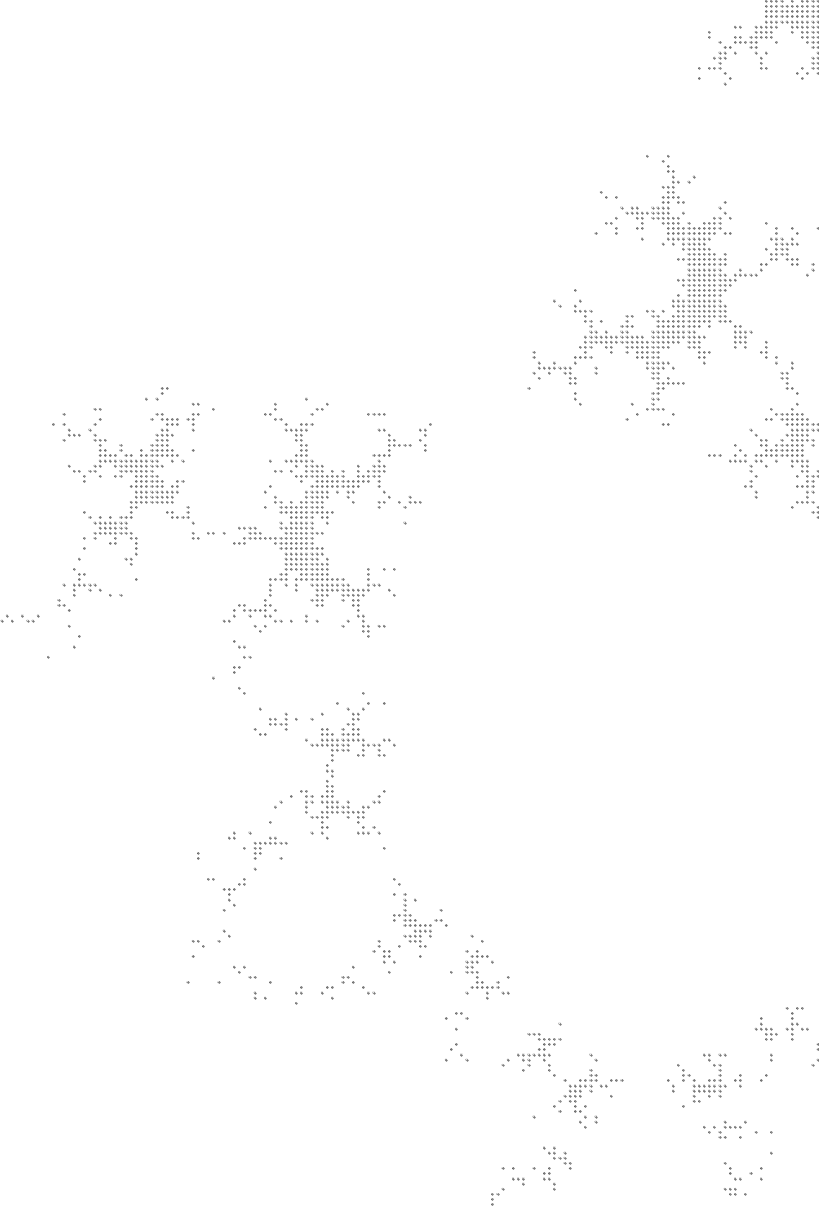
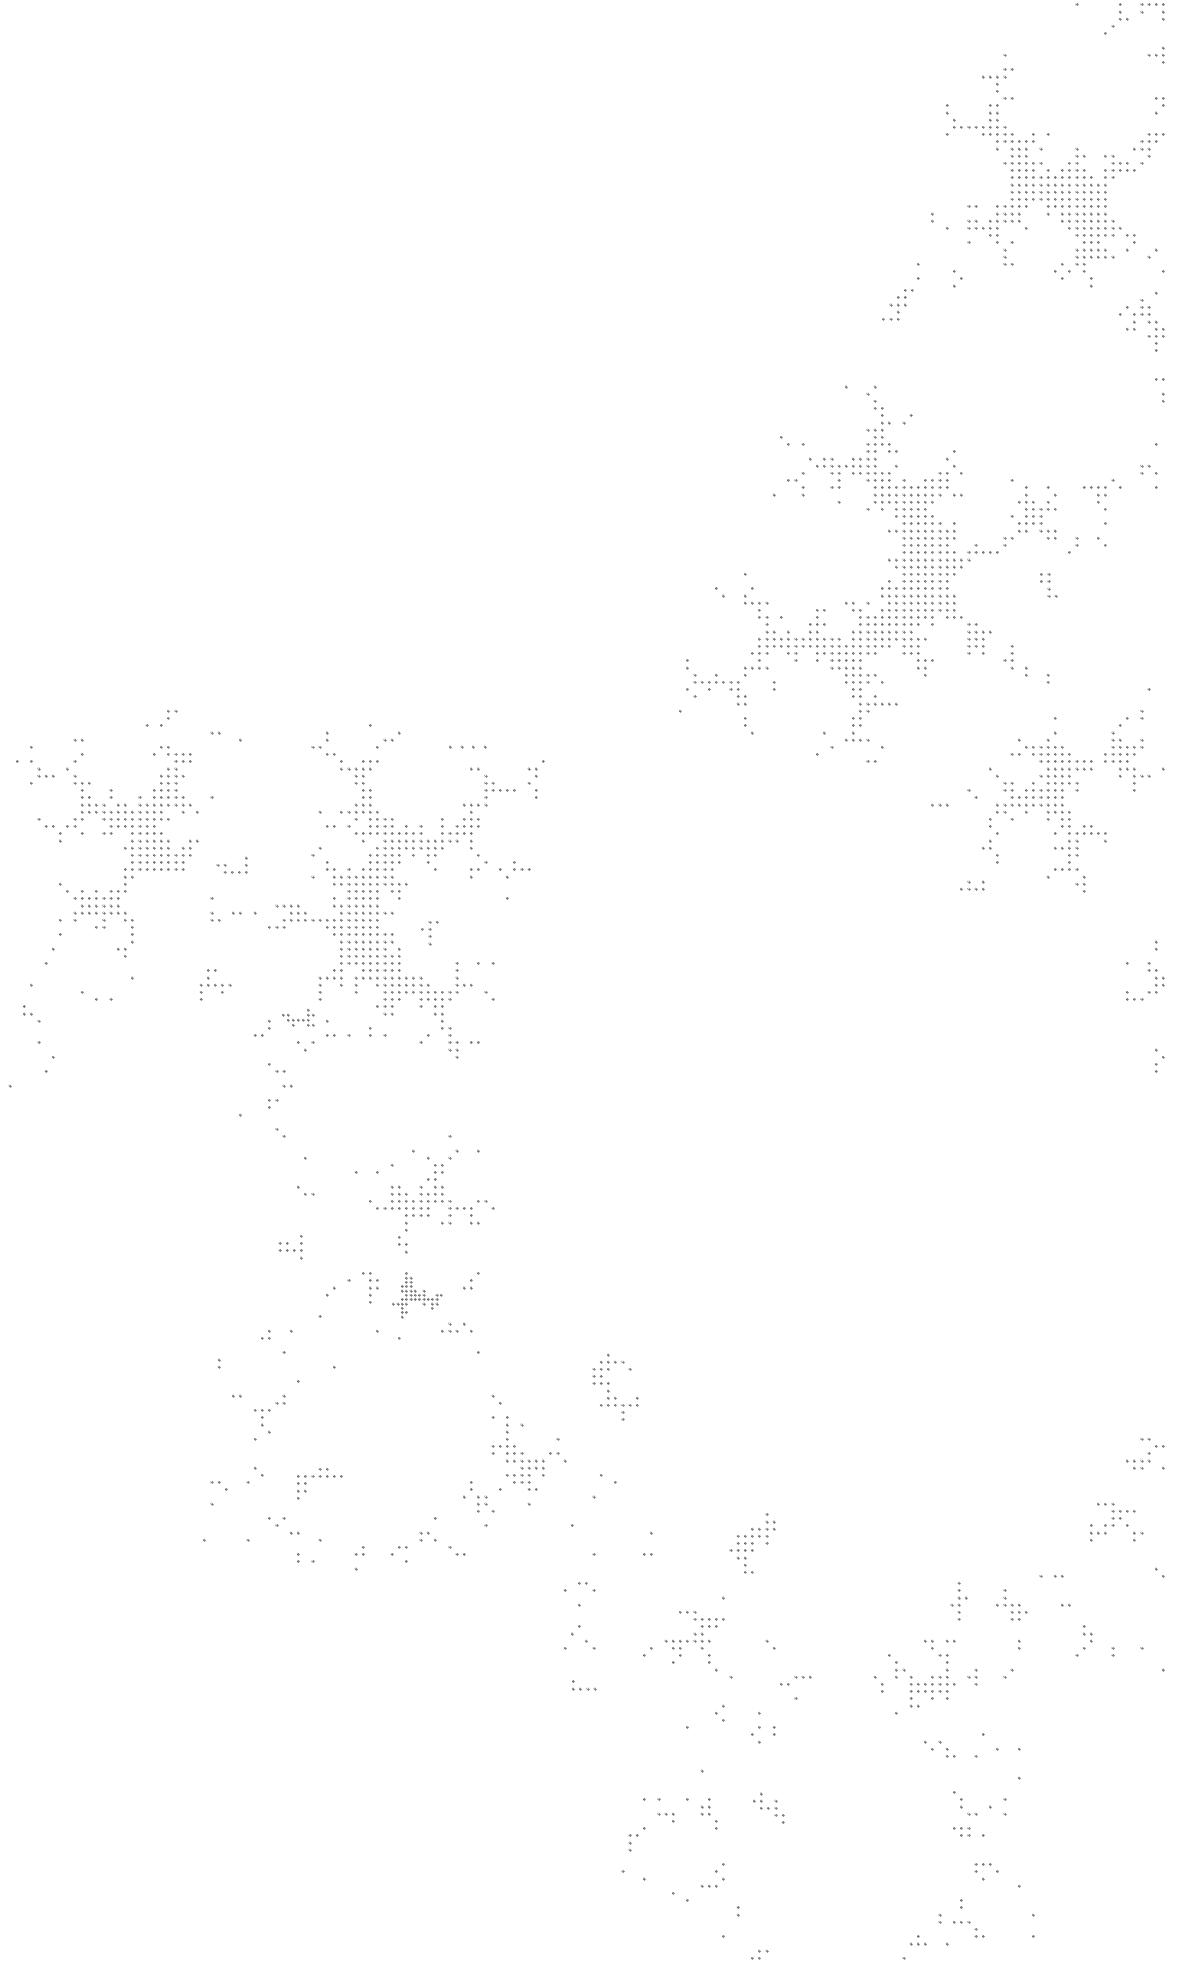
part: (719, 57) -> (897, 304), moved
part: (786, 380) -> (1048, 585), moved
part: (376, 414) -> (467, 747), size x1.6
part: (192, 422) -> (429, 933), moved
part: (738, 458) -> (972, 885), moved
part: (176, 512) -> (231, 865), moved
part: (84, 584) -> (215, 984), moved
part: (255, 608) -> (298, 1017), size x0.7
part: (278, 721) -> (290, 1247), moved
part: (340, 807) -> (417, 1295), size x0.6
part: (270, 848) -> (319, 1483), moved
part: (477, 971) -> (609, 1383), moved
part: (791, 1026) -> (958, 1601), moved
part: (580, 1090) -> (752, 1543), moved
part: (732, 1124) -> (584, 1685), moved
part: (559, 1157) -> (768, 1807), moved

